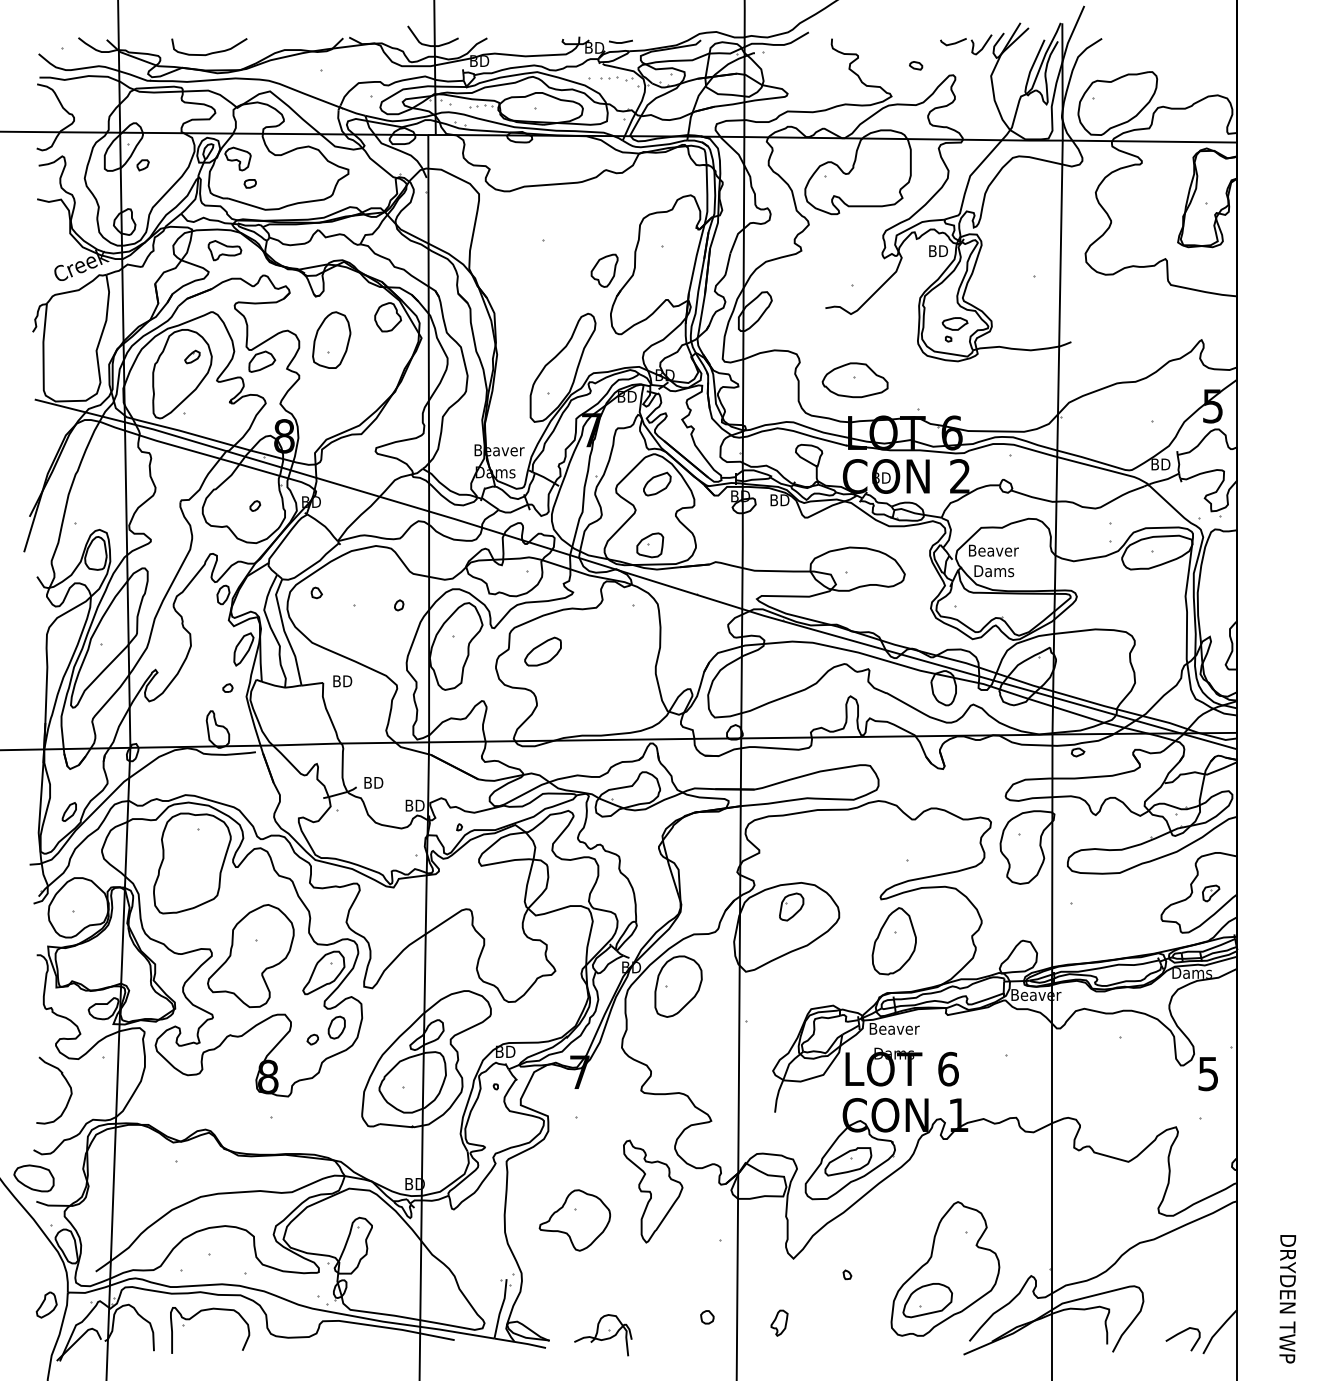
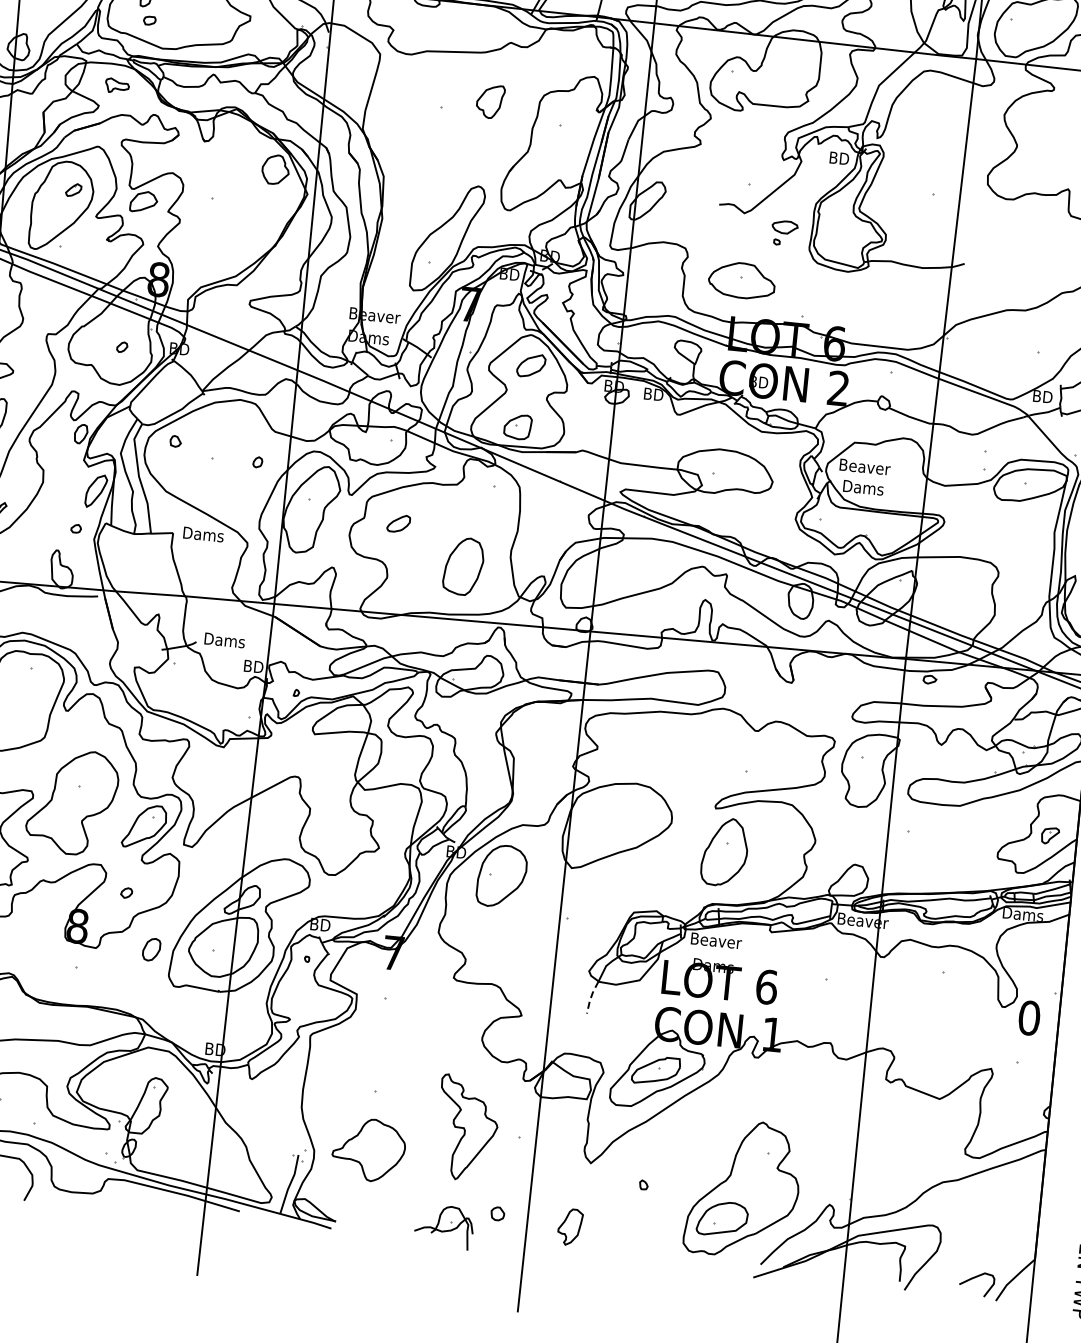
part: (224, 250) -> (116, 85), size x0.7
part: (604, 270) -> (490, 101), moved
part: (954, 329) -> (783, 232), moved
part: (331, 339) -> (463, 565), moved
part: (542, 651) -> (398, 523), size x0.6
text: (353, 681) -> (203, 534), BD -> Dams
text: (384, 782) -> (225, 640), BD -> Dams
part: (791, 906) -> (624, 806), removed
part: (336, 1027) -> (151, 949), moved
text: (1208, 1073) -> (1029, 1017), 5 -> 0
line: (777, 1096) -> (591, 997), solid -> dashed
part: (653, 1191) -> (467, 1128), moved
part: (574, 1220) -> (368, 1150), moved
part: (779, 1322) -> (570, 1226), size x1.4
part: (603, 1335) -> (444, 1227), moved

